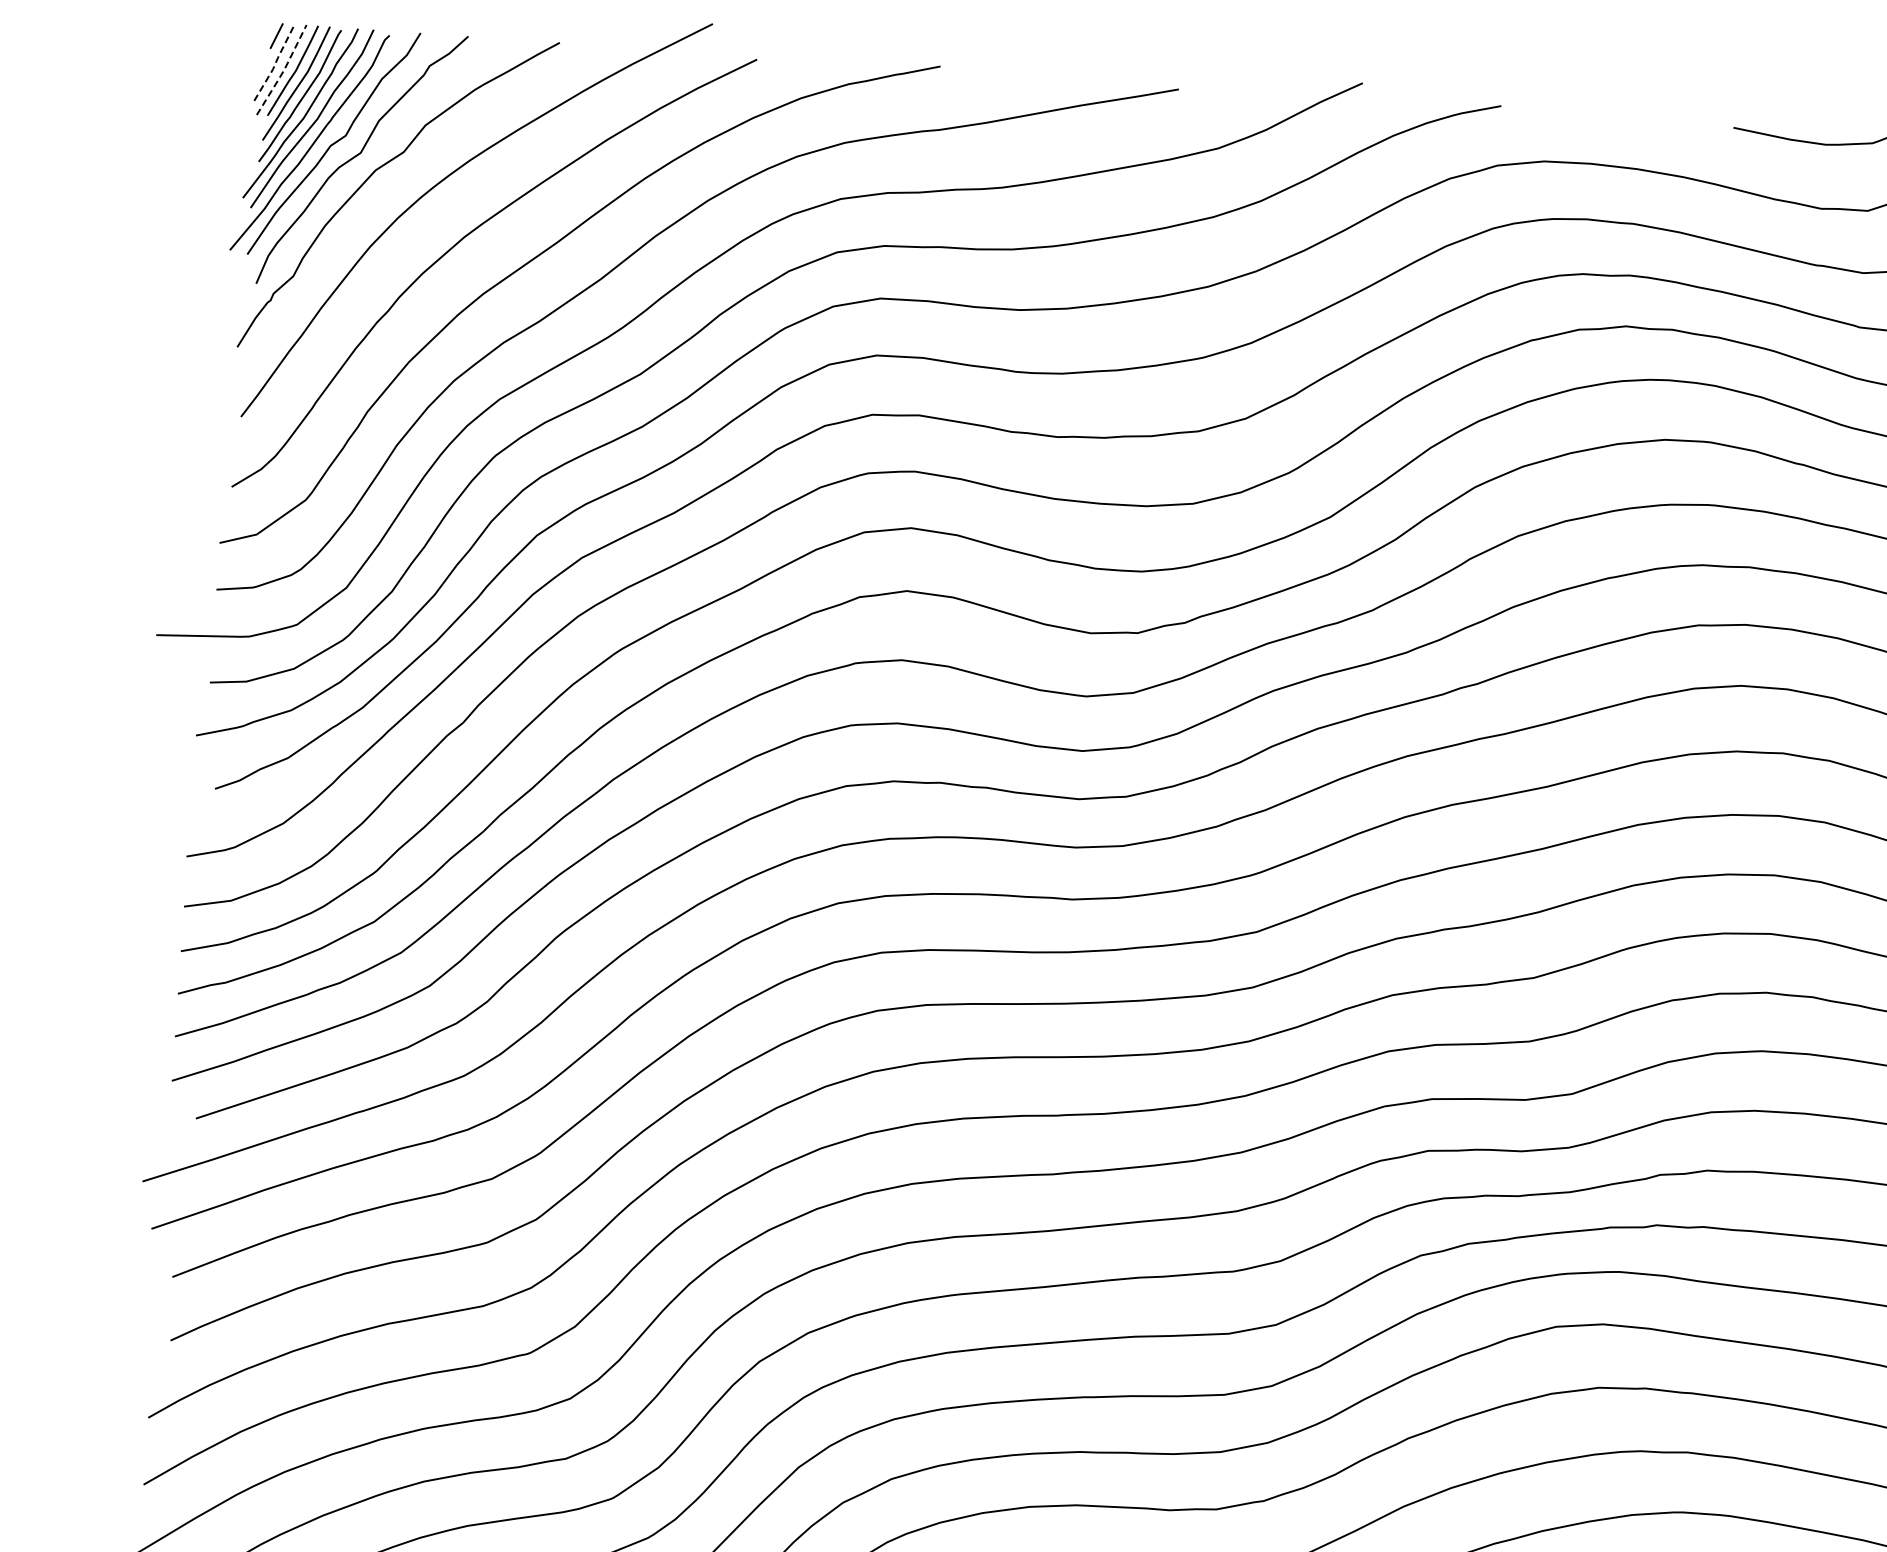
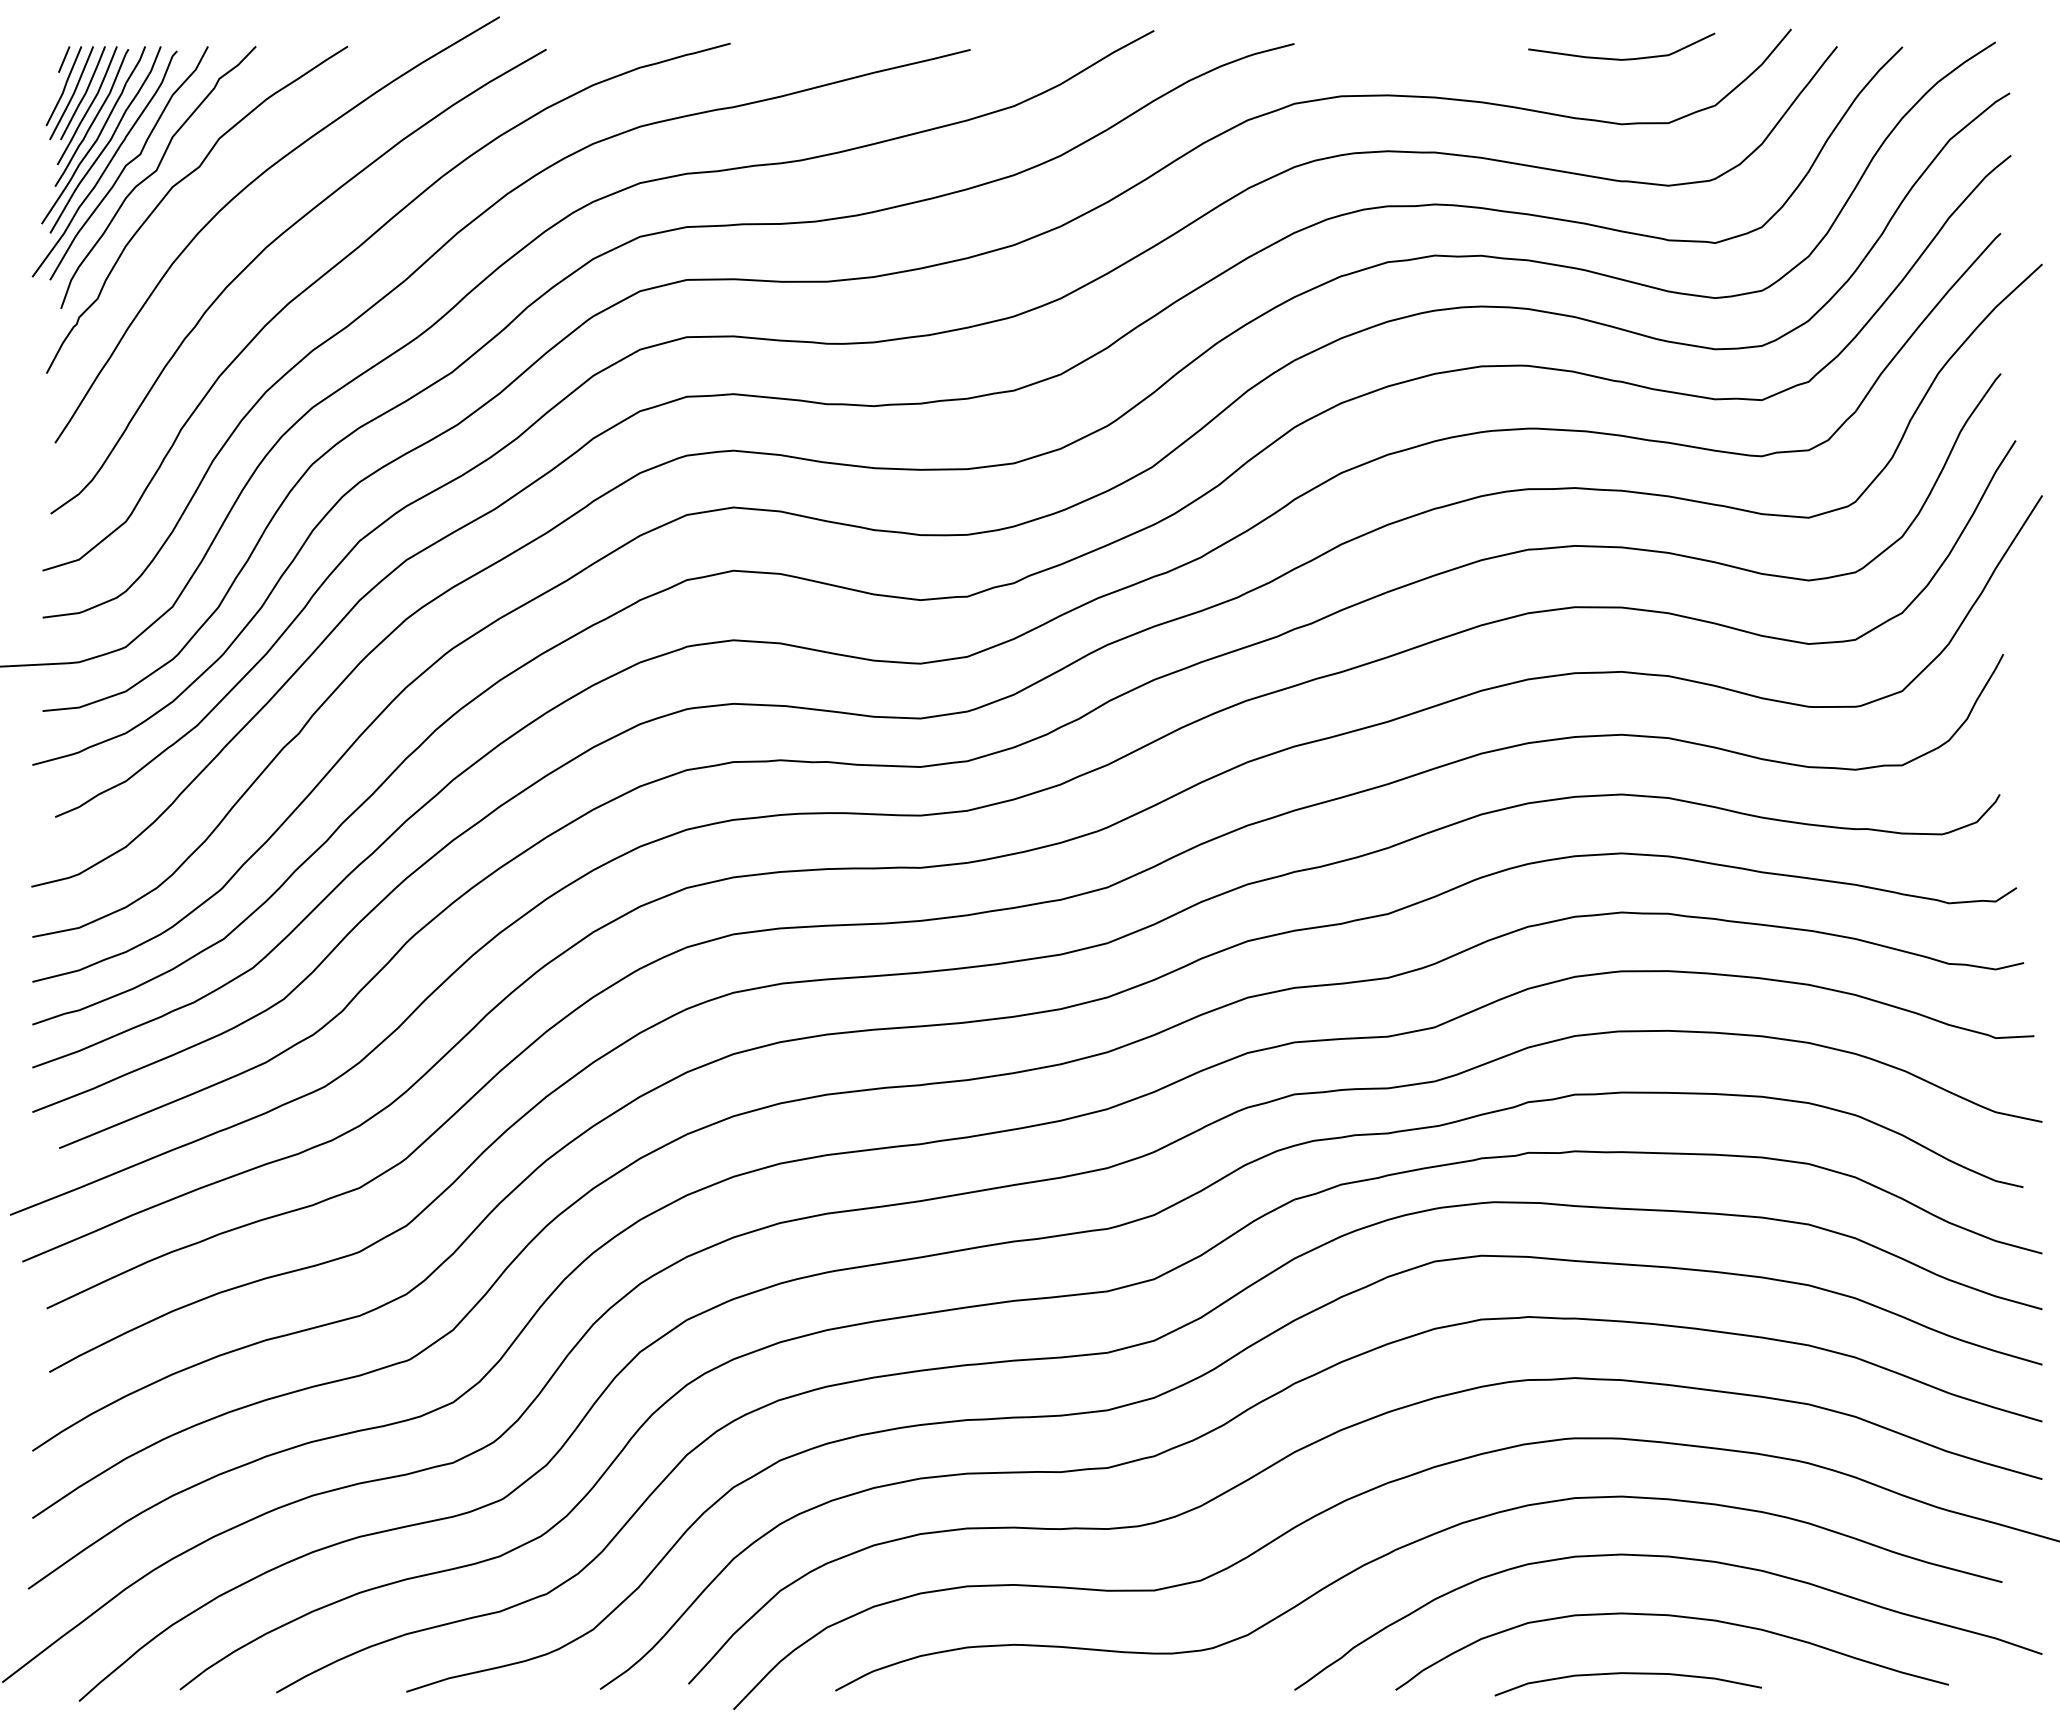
line: (276, 62) -> (65, 86), dashed -> solid
line: (283, 71) -> (73, 94), dashed -> solid

